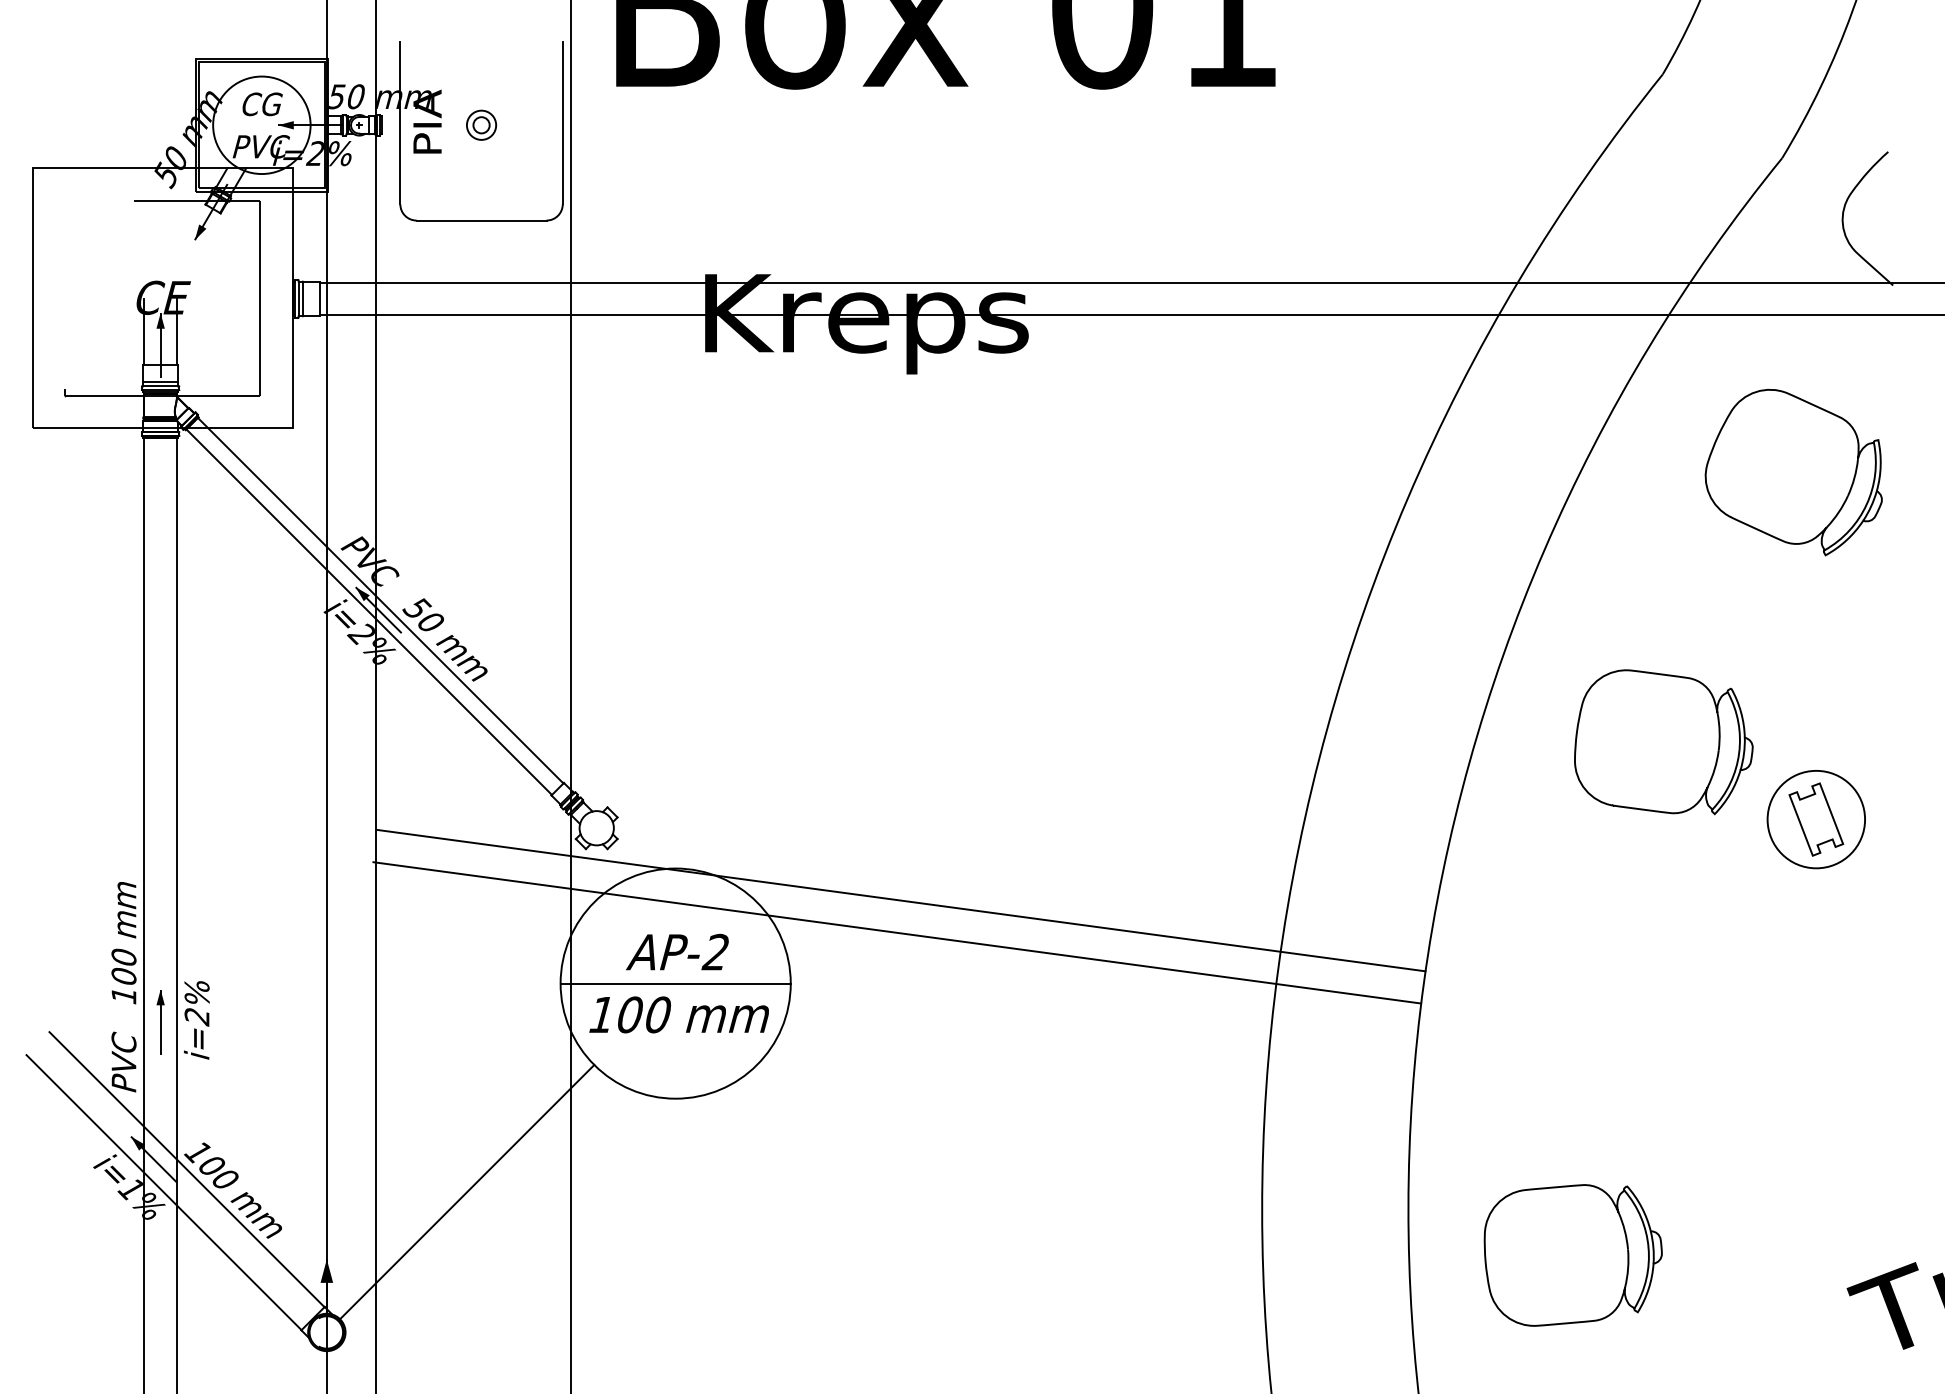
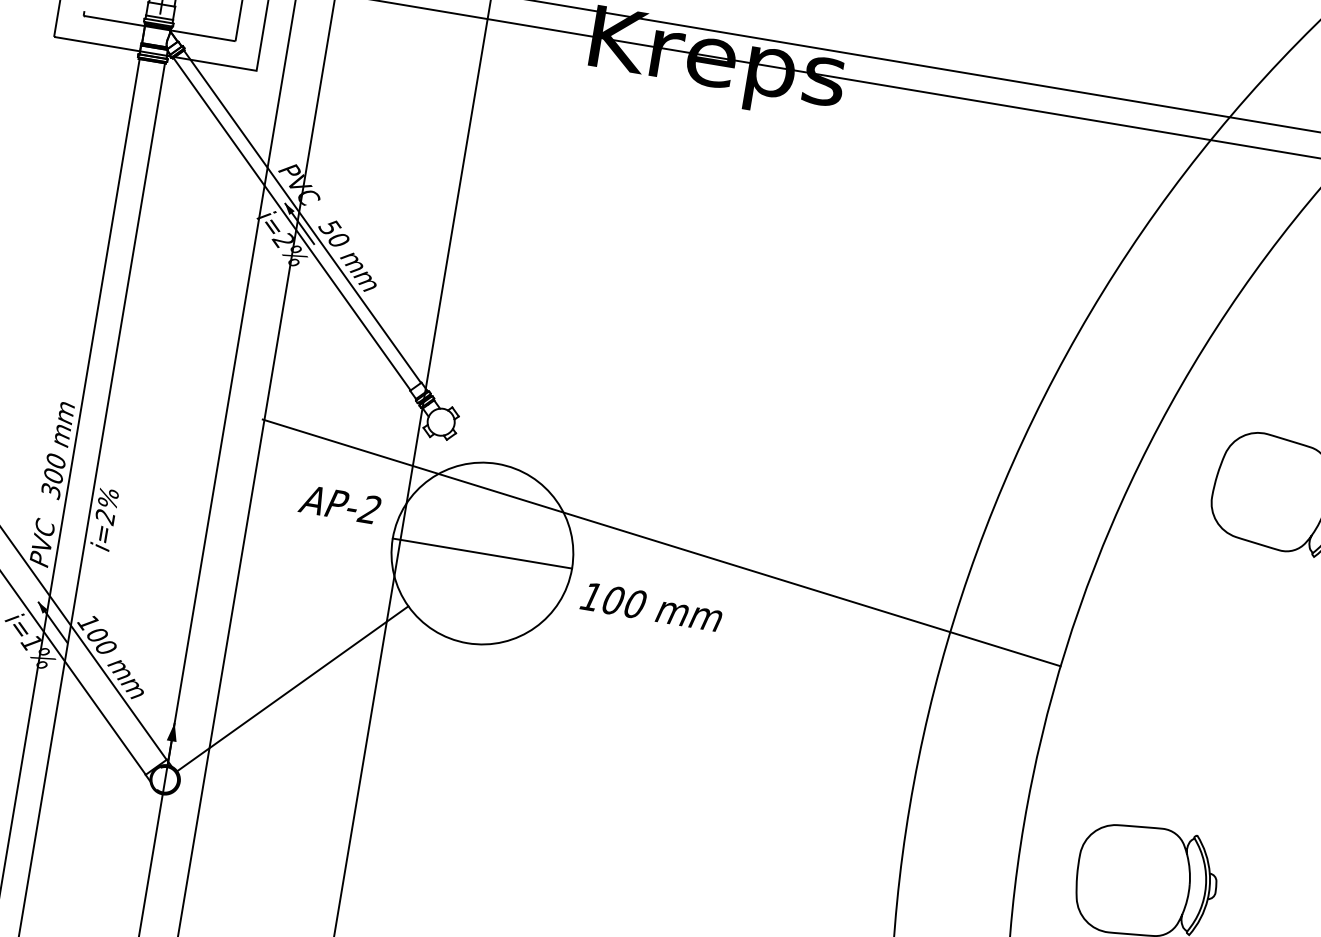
line: (901, 900) -> (669, 518), removed
text: (677, 951) -> (340, 503), moved
text: (123, 996) -> (50, 491), 100 -> 300
text: (678, 1014) -> (651, 606), moved
part: (160, 1022) -> (76, 516), removed

